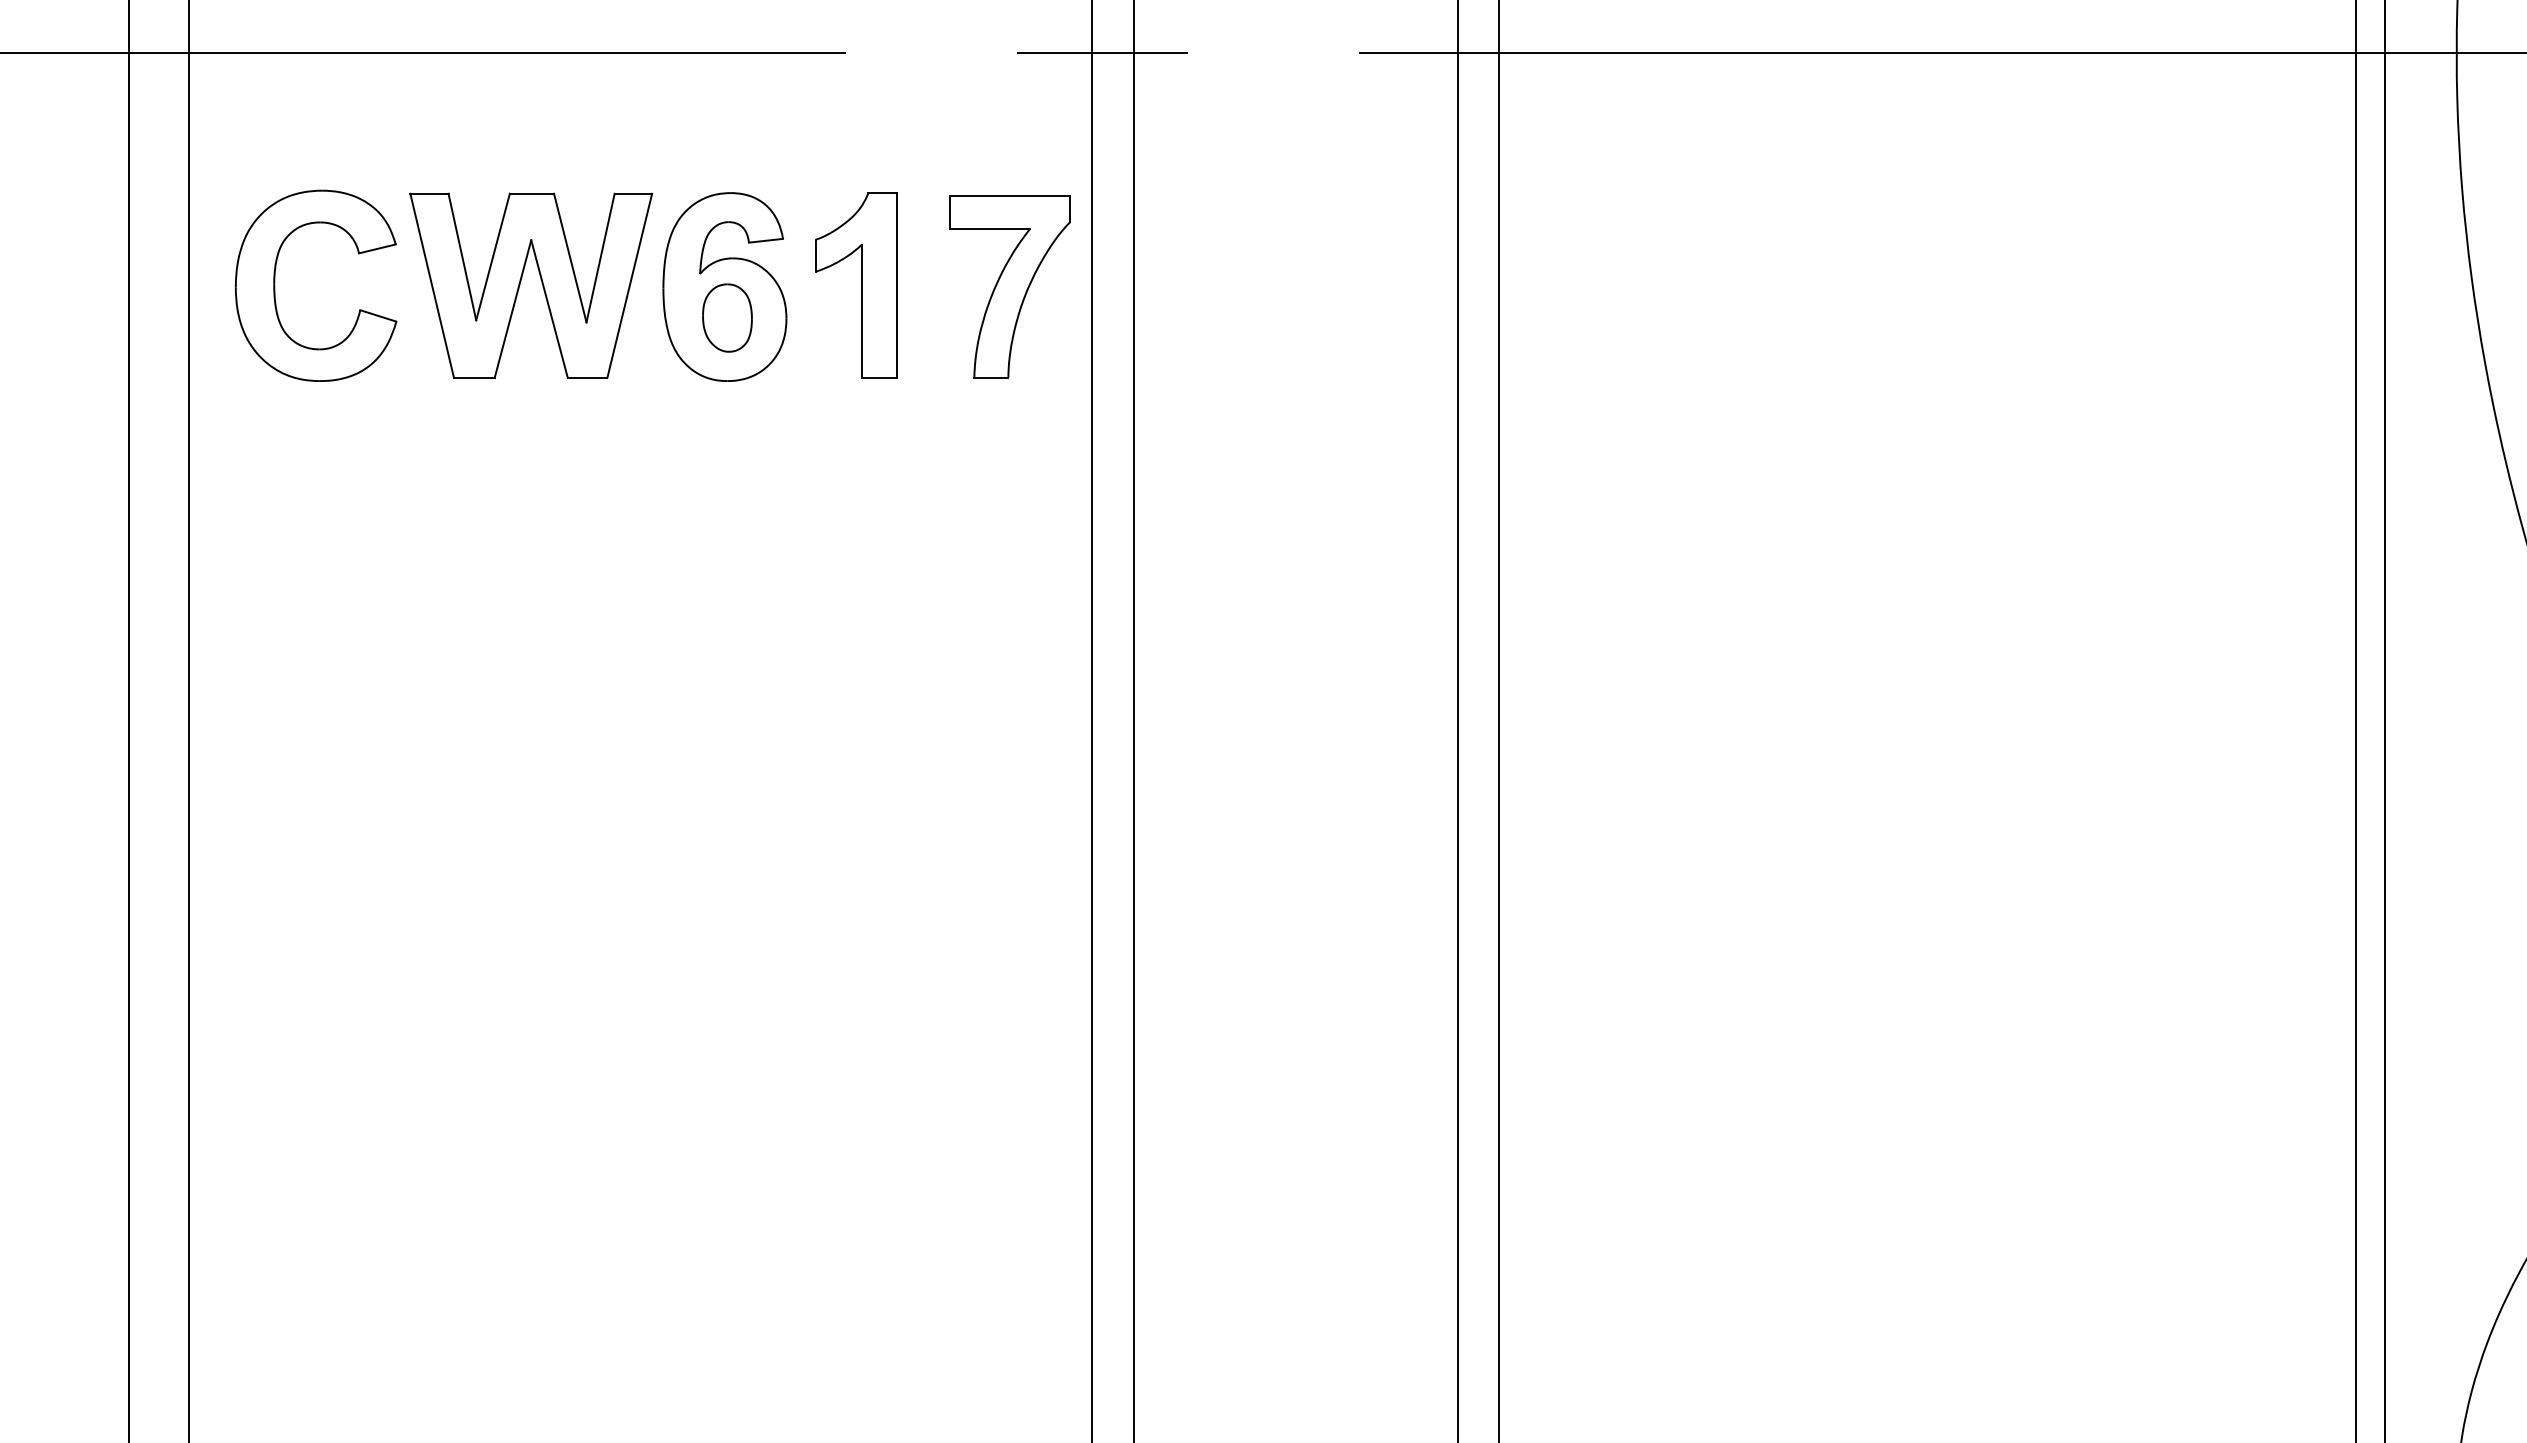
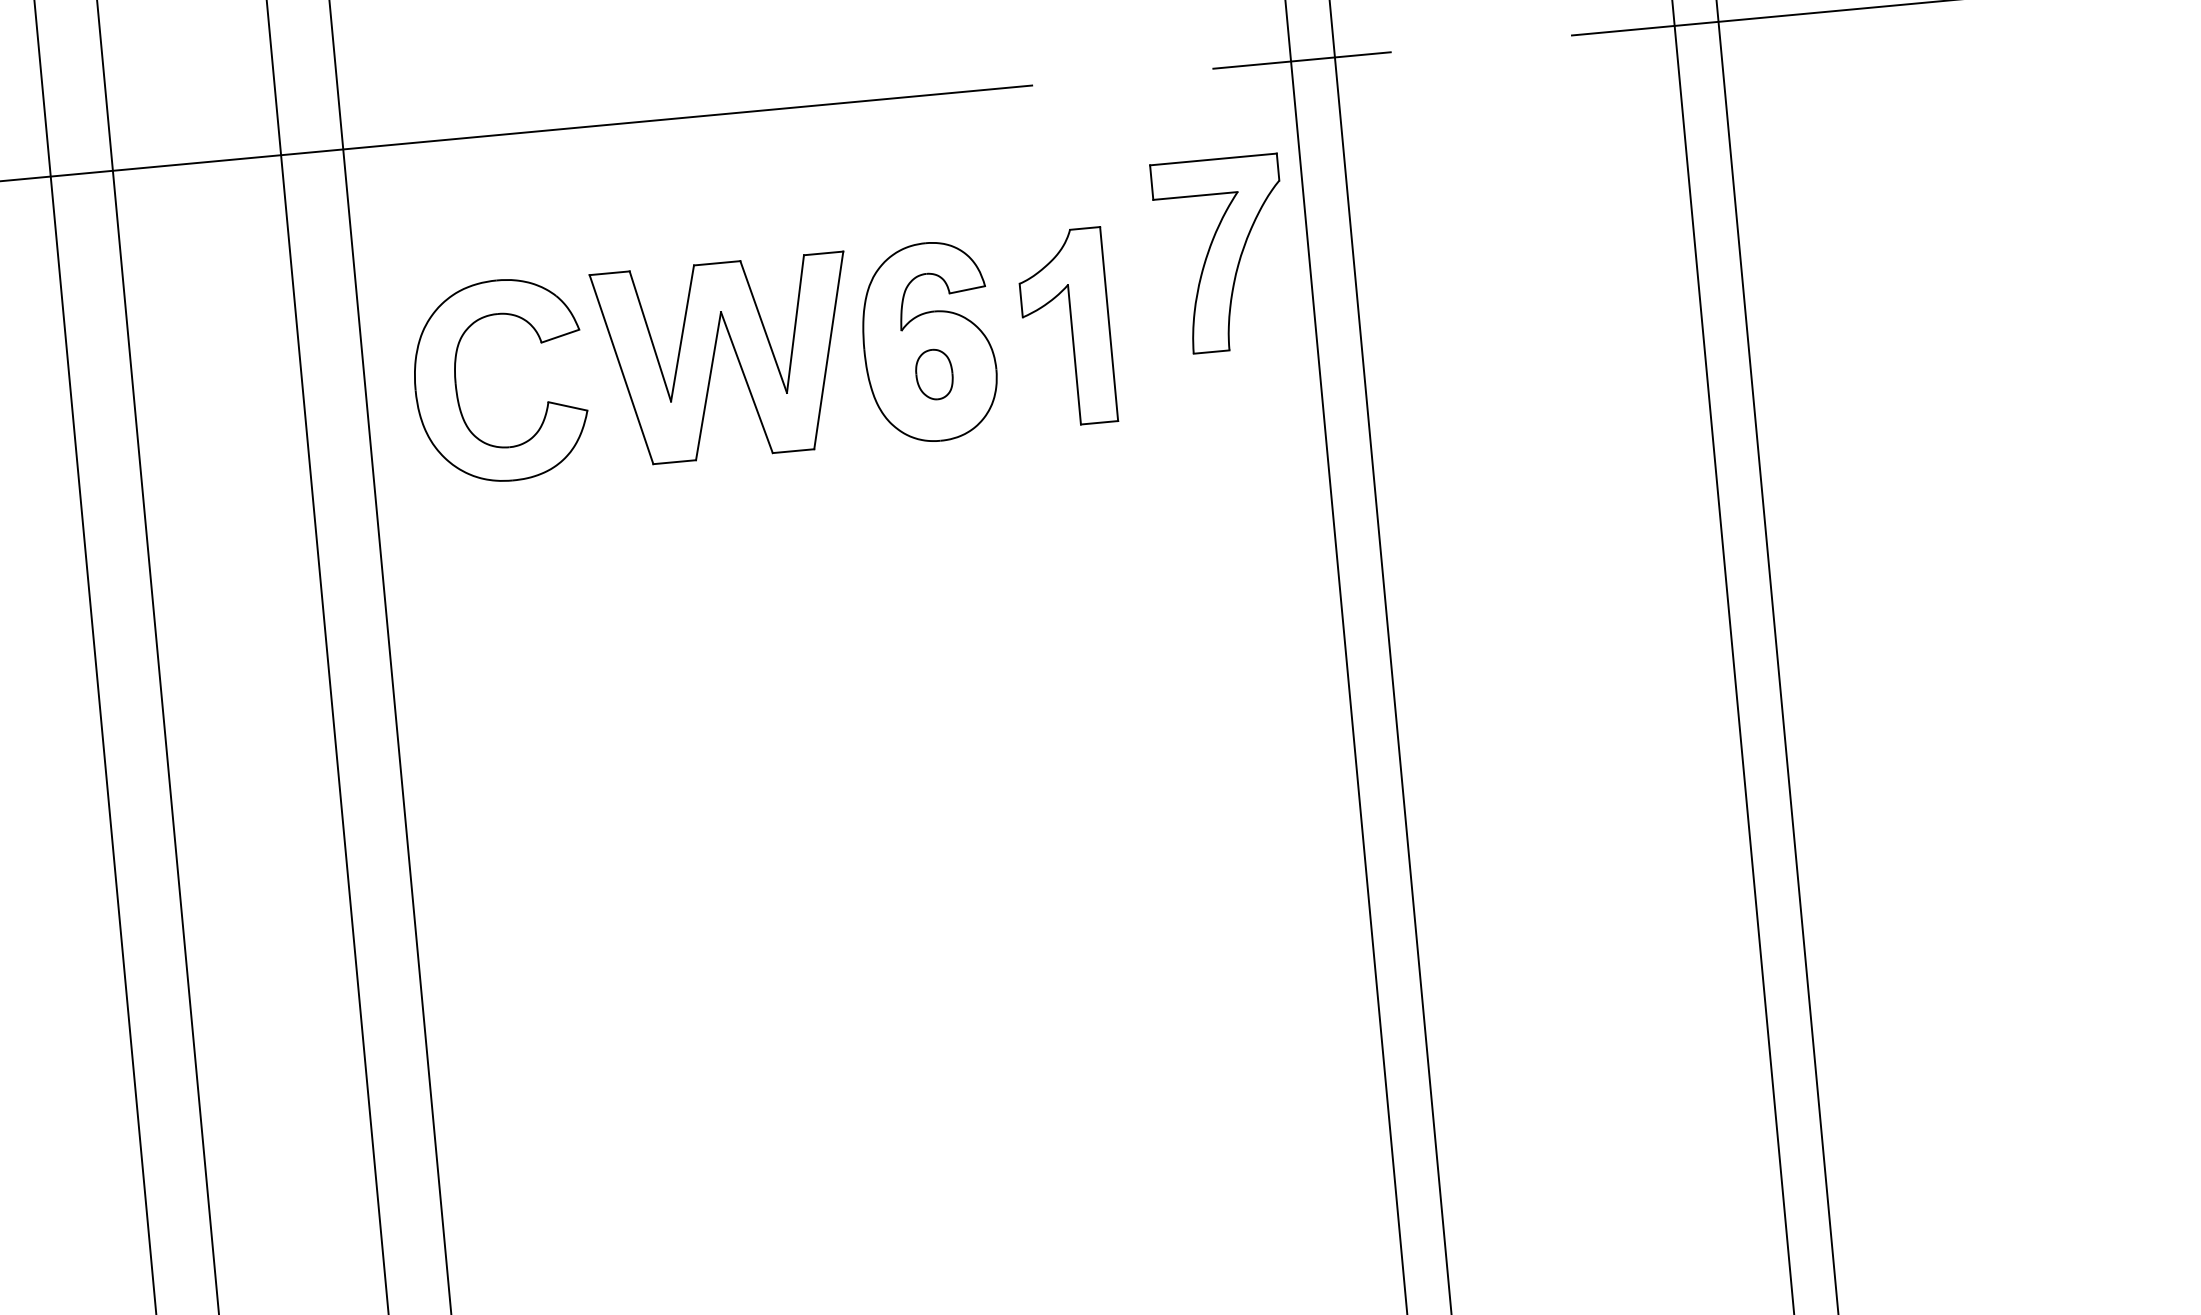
part: (1009, 286) -> (1221, 254), moved
part: (727, 317) -> (934, 374), size x0.7

